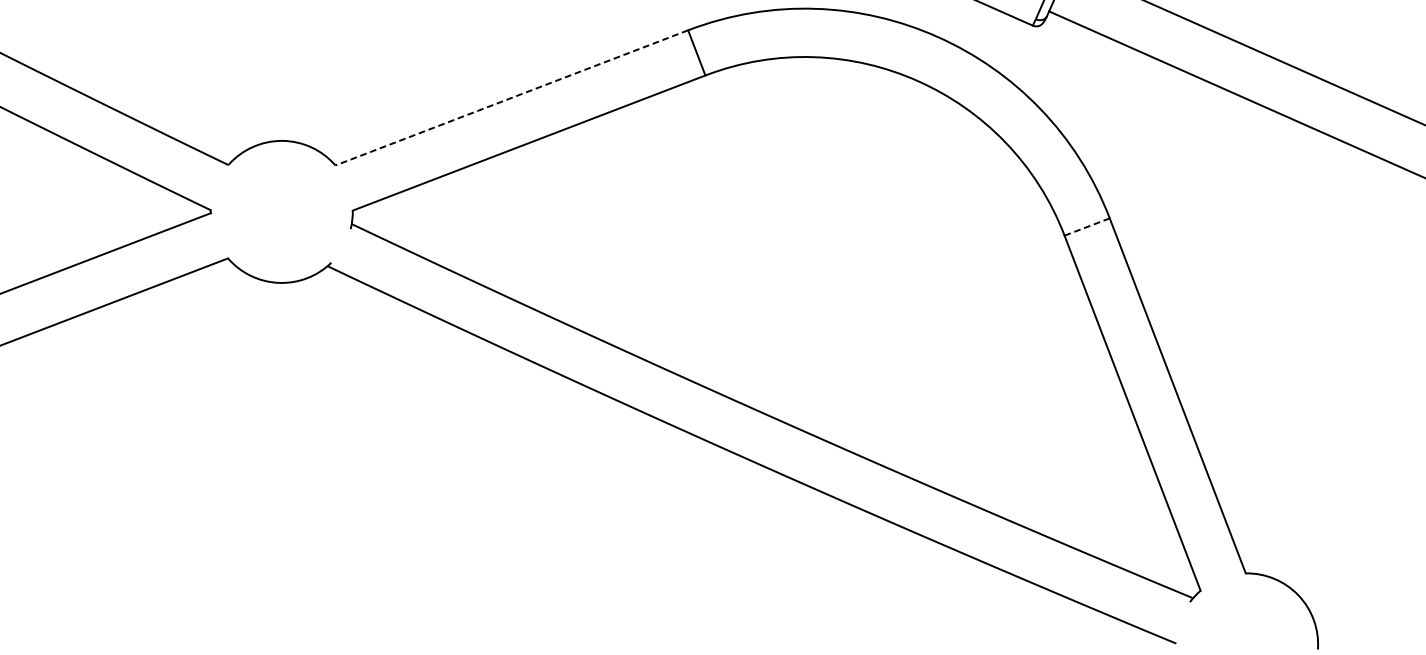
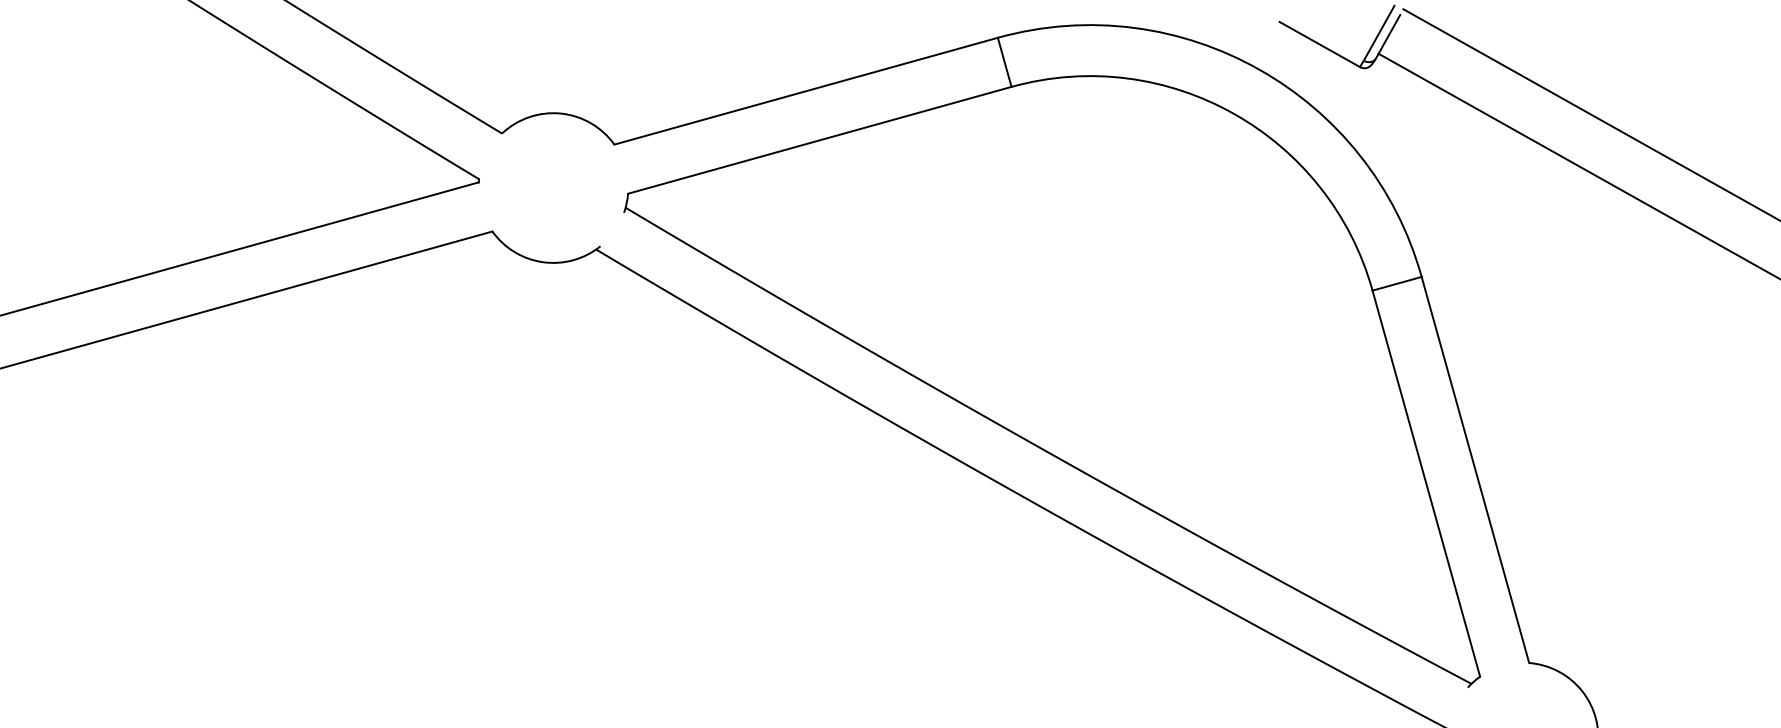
line: (511, 98) -> (805, 91), dashed -> solid
line: (1086, 226) -> (1396, 283), dashed -> solid

